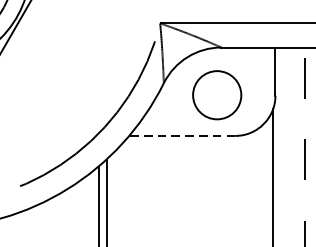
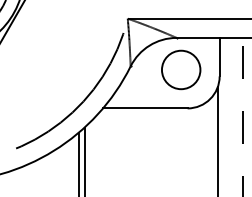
circle: (217, 94) -> (181, 69), moved
line: (181, 136) -> (144, 108), dashed -> solid

